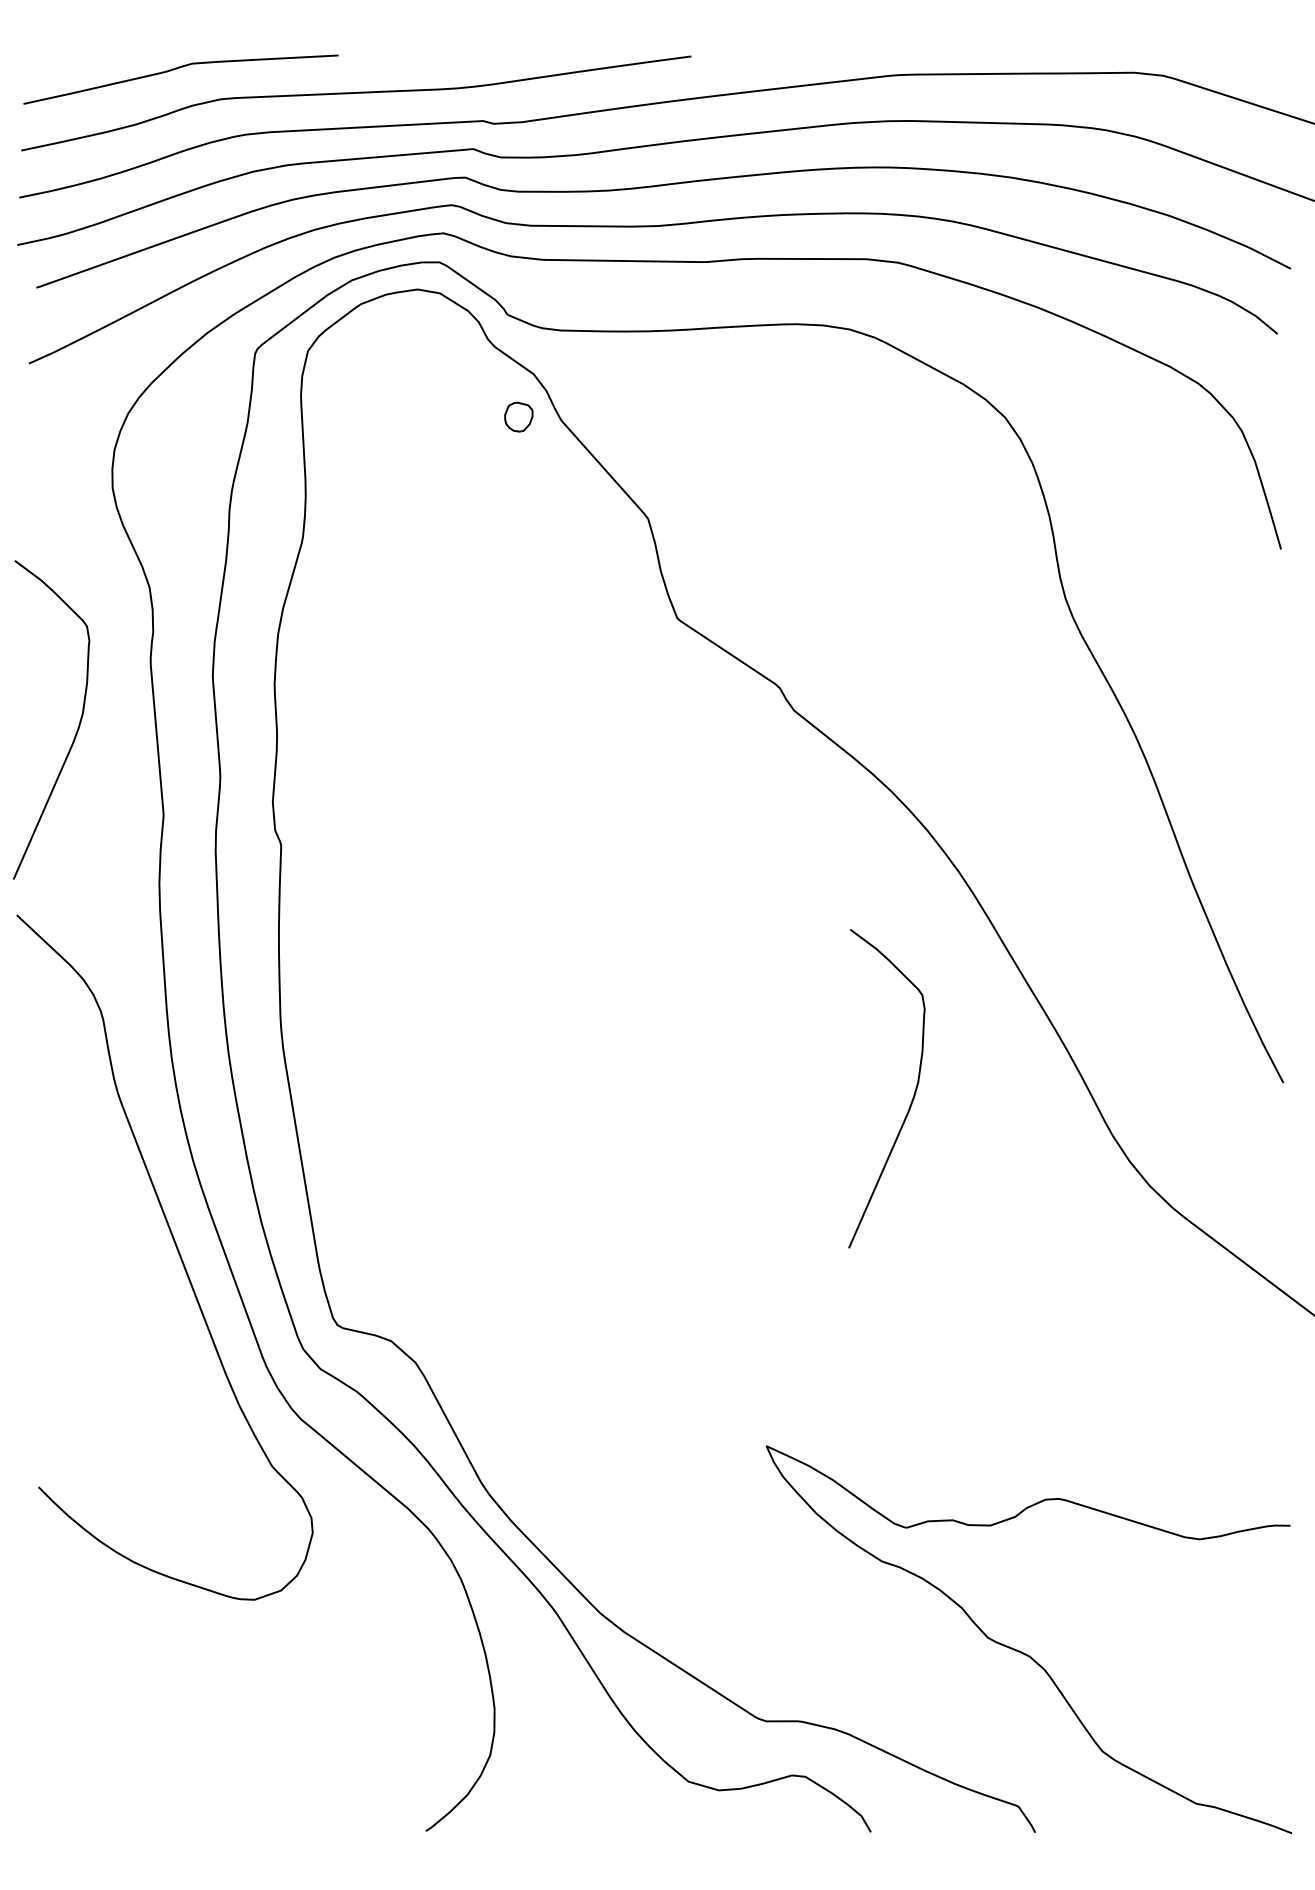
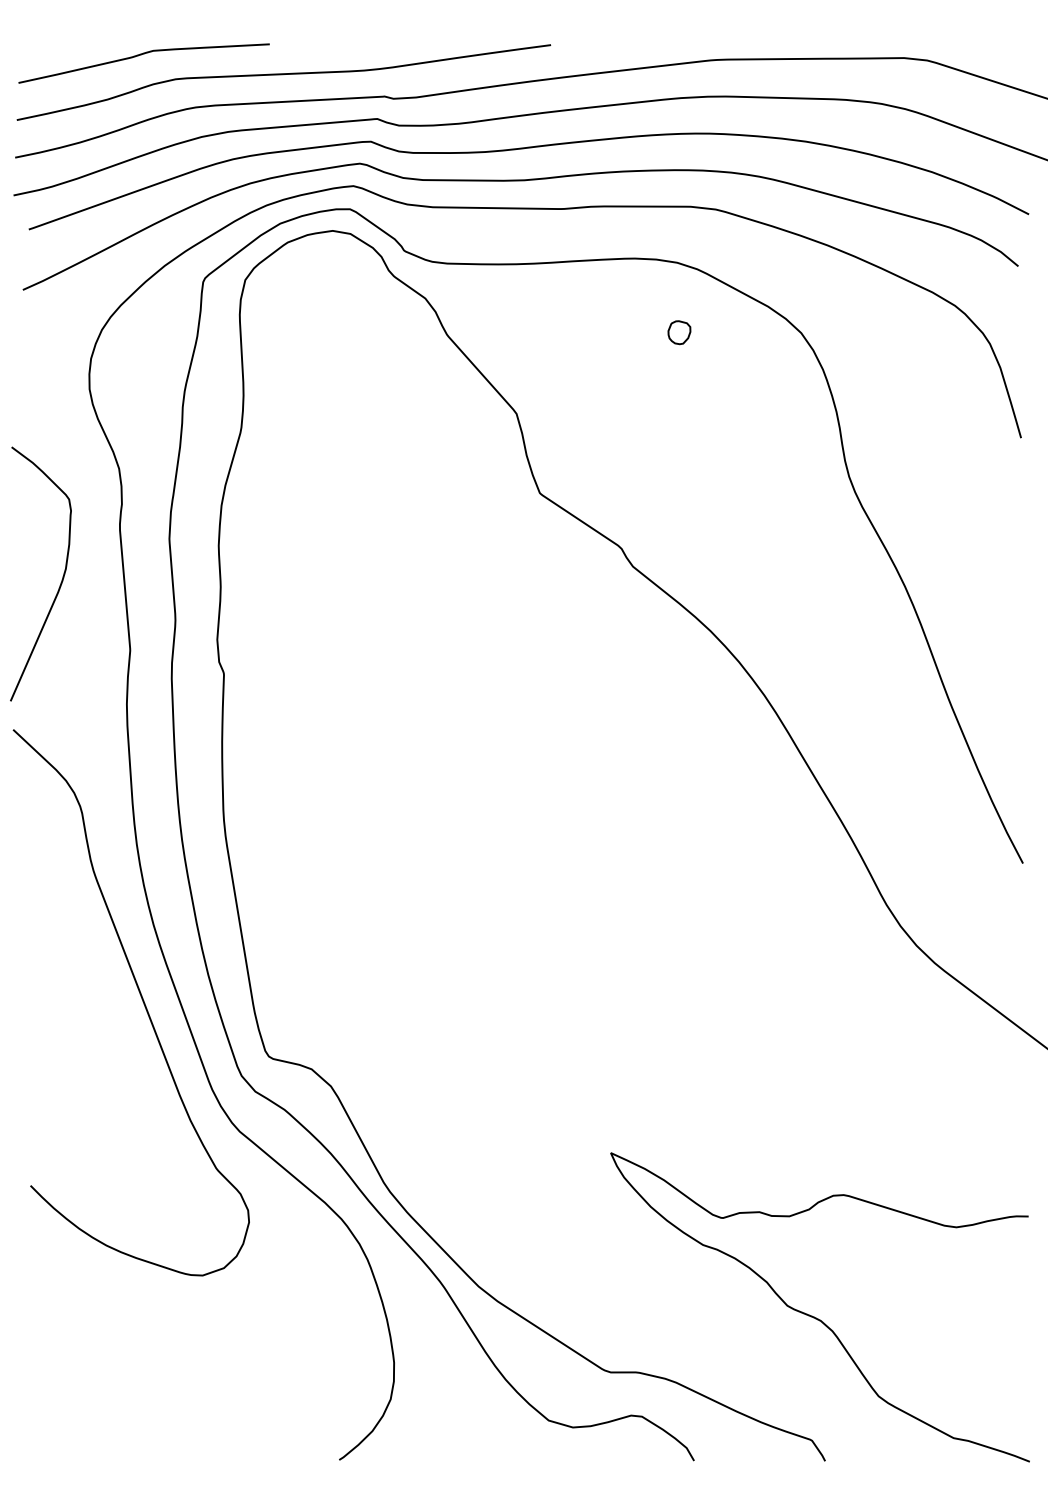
part: (518, 416) -> (679, 332), moved
curve: (912, 1095) -> (727, 873), removed

